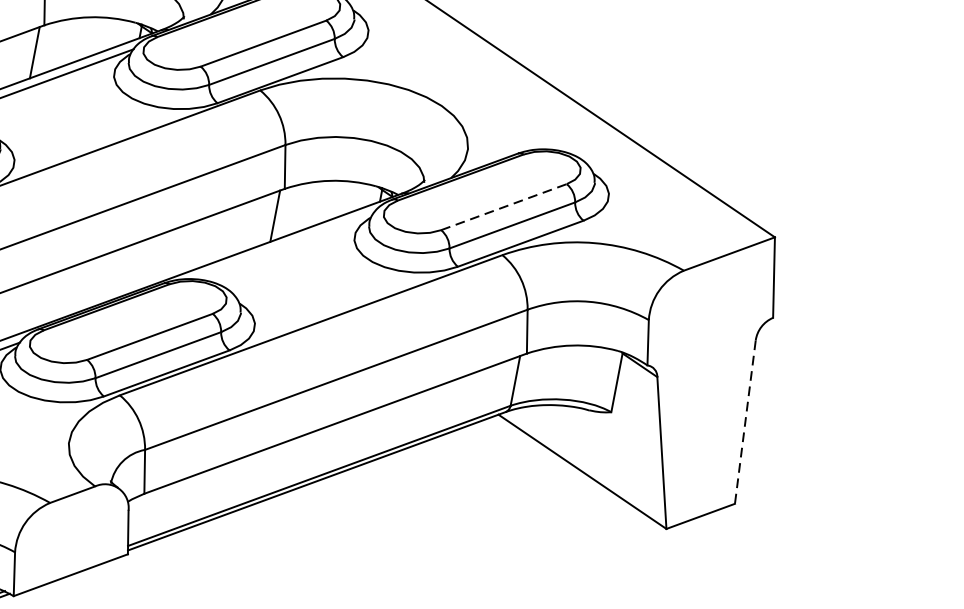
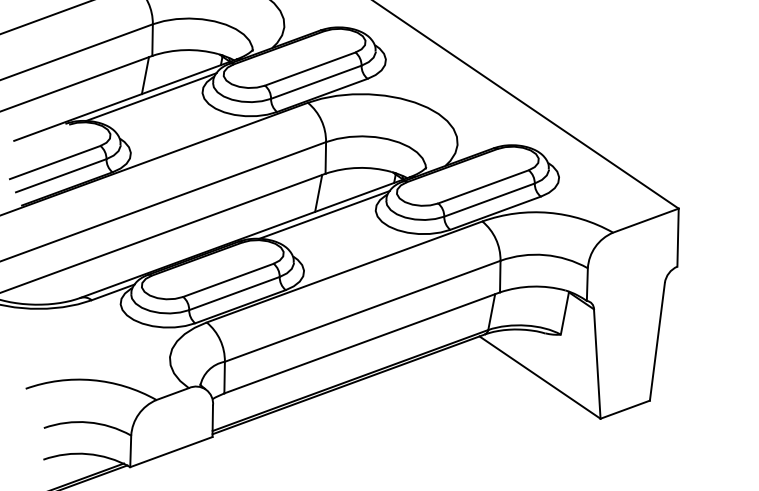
line: (503, 206) -> (483, 186), dashed -> solid
line: (283, 245) -> (324, 214), added
line: (745, 423) -> (657, 342), dashed -> solid

